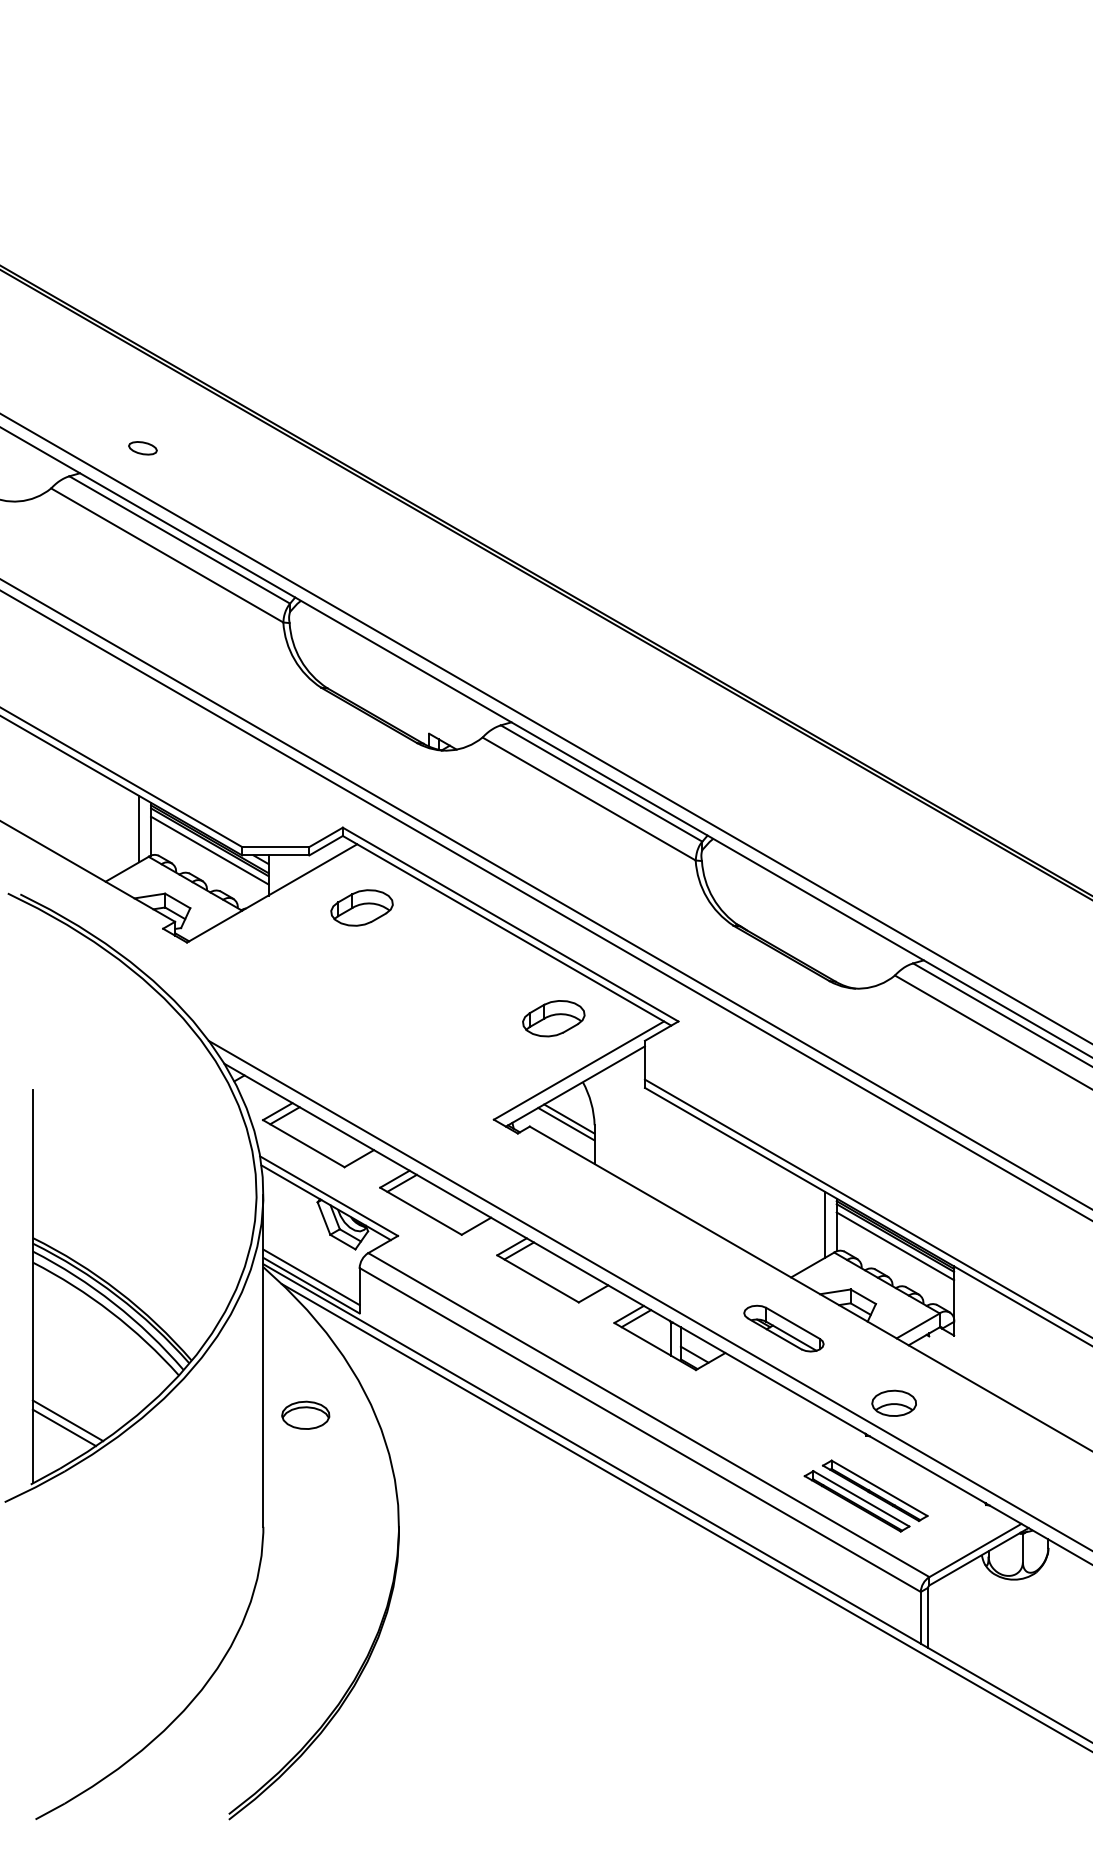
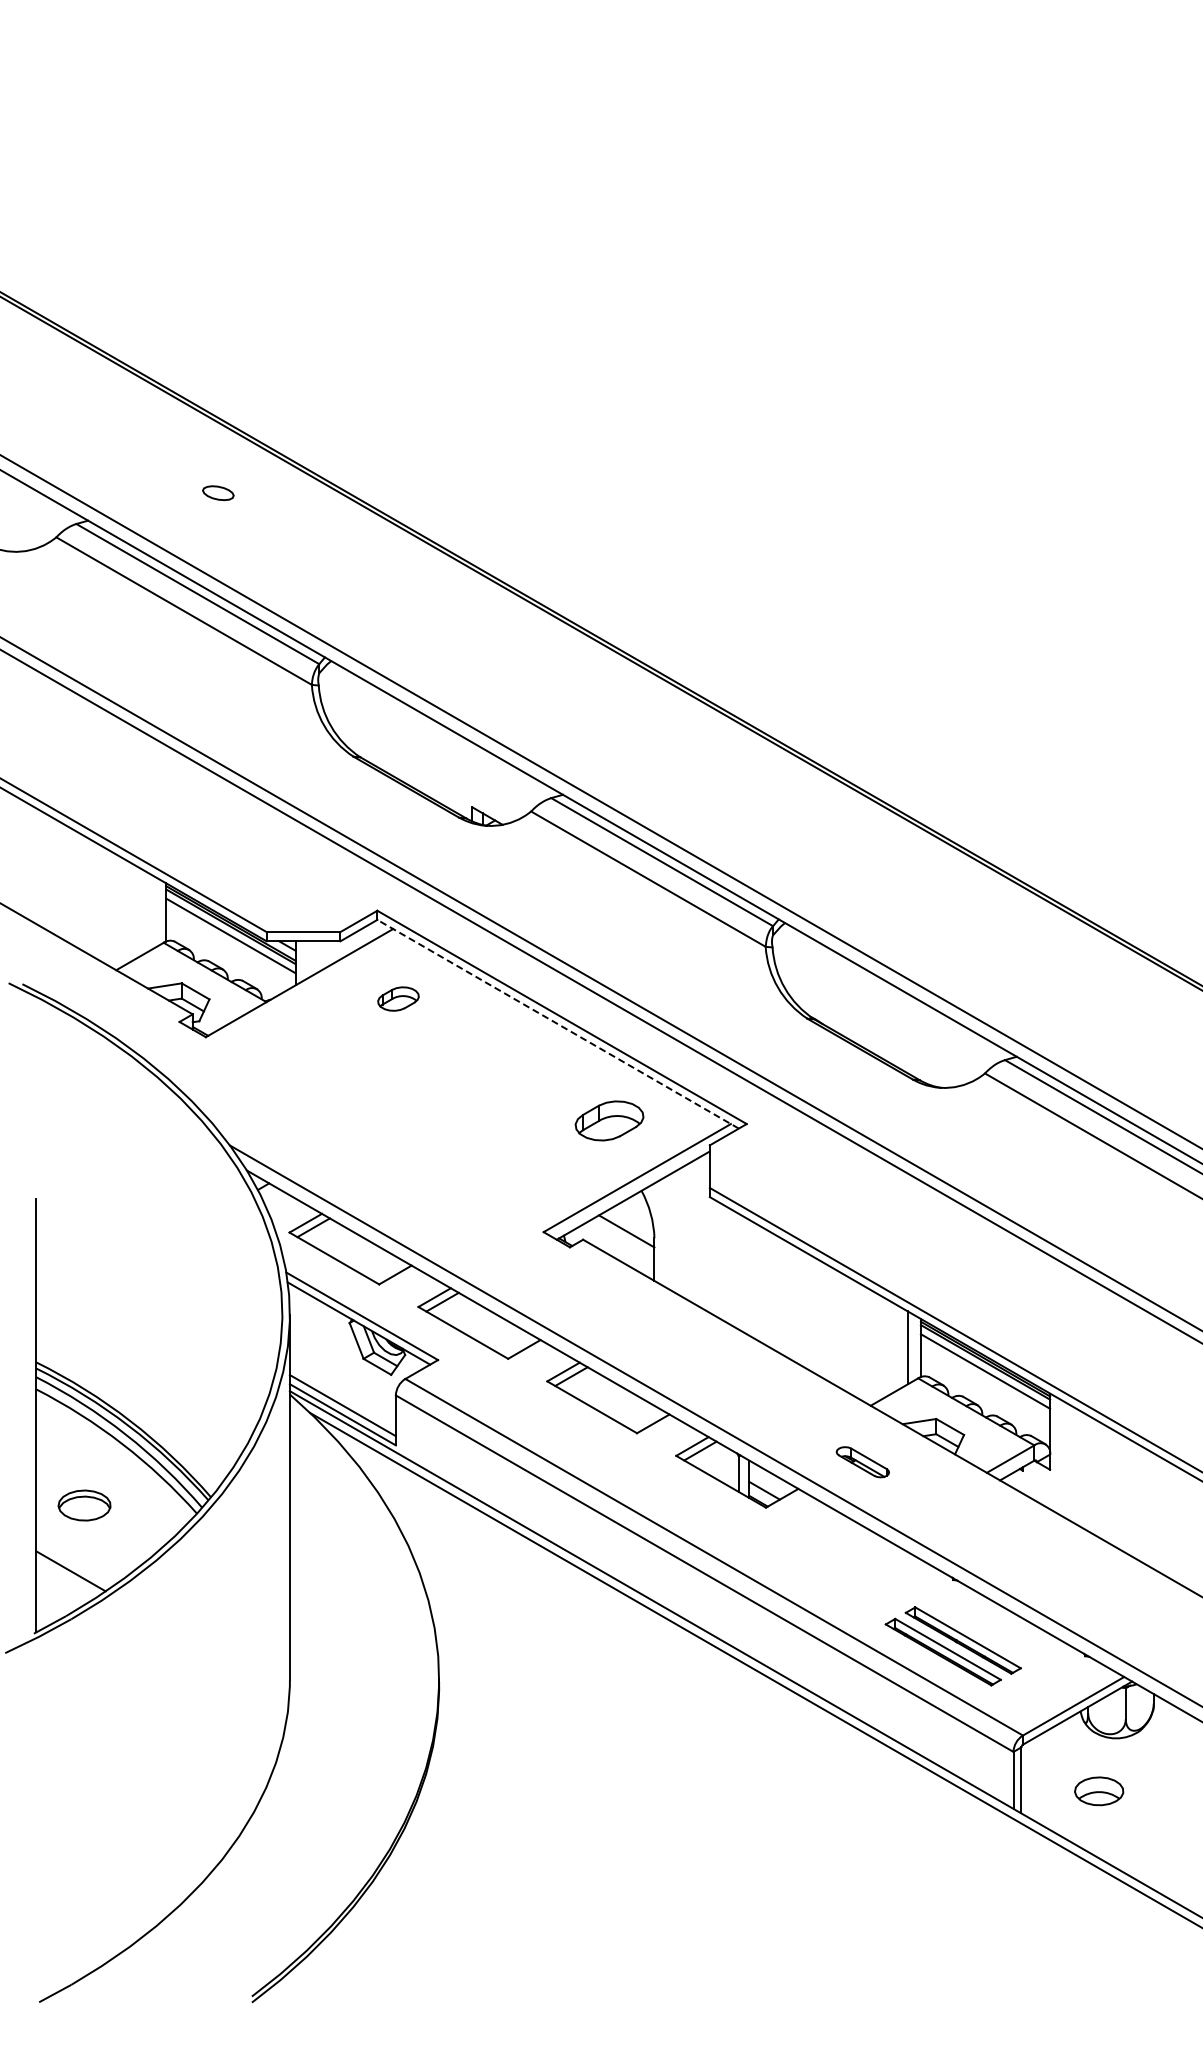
part: (143, 448) -> (218, 493), moved
line: (139, 828) -> (153, 911), removed
part: (362, 907) -> (398, 998), size x0.6
line: (507, 931) -> (558, 1024), solid -> dashed
line: (566, 1123) -> (623, 1236), removed
part: (783, 1329) -> (862, 1462), size x0.6
part: (894, 1403) -> (1099, 1791), moved
part: (305, 1415) -> (84, 1505), moved
line: (67, 1420) -> (74, 1563), removed

